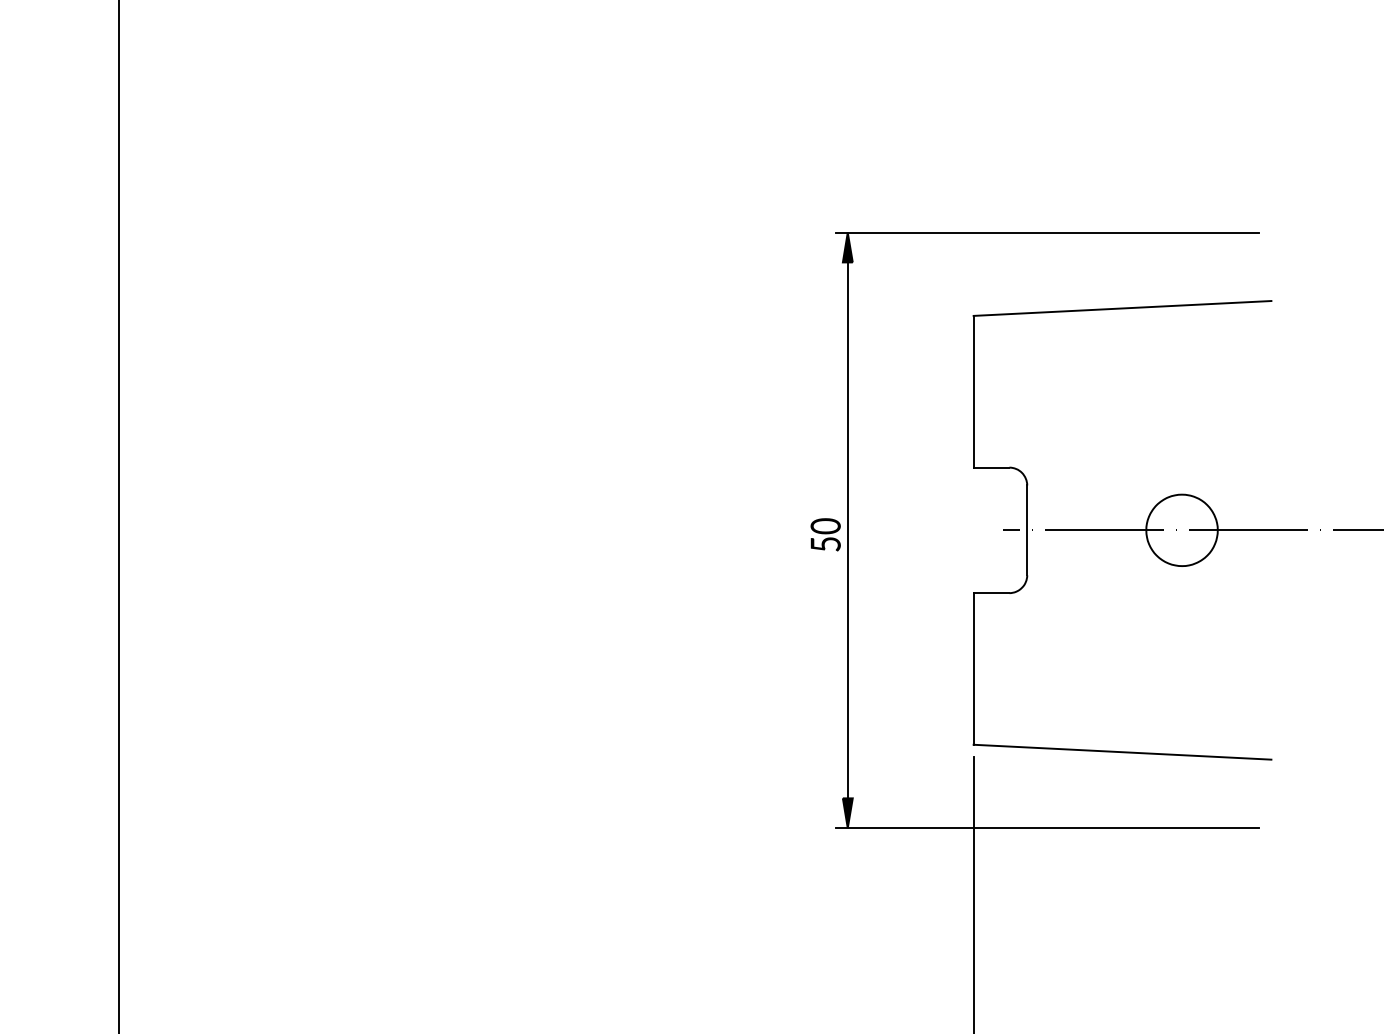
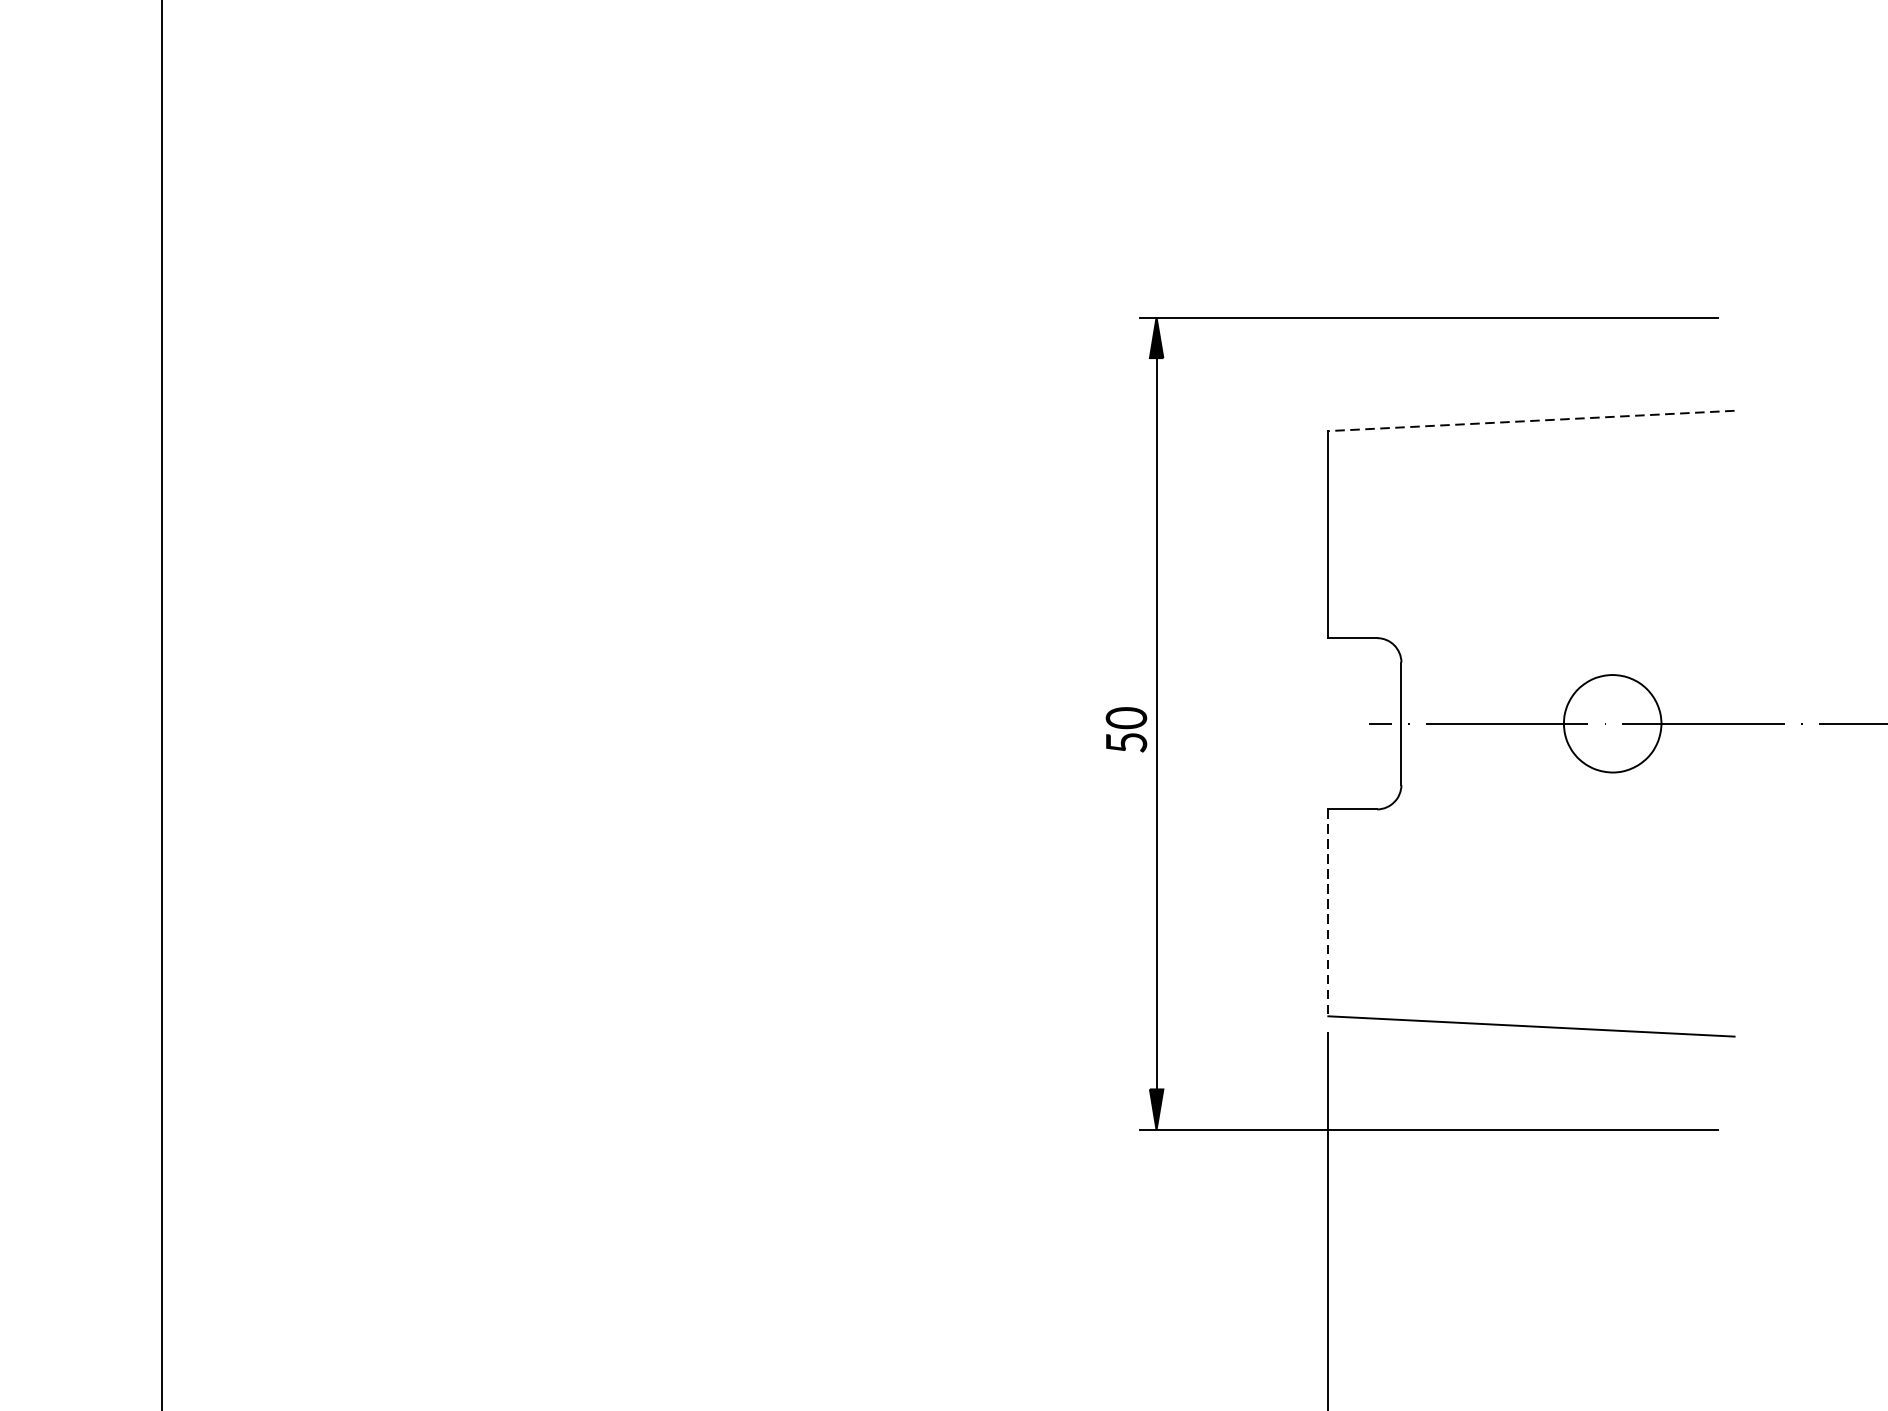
line: (1122, 308) -> (1531, 421), solid -> dashed
line: (973, 668) -> (1328, 912), solid -> dashed

